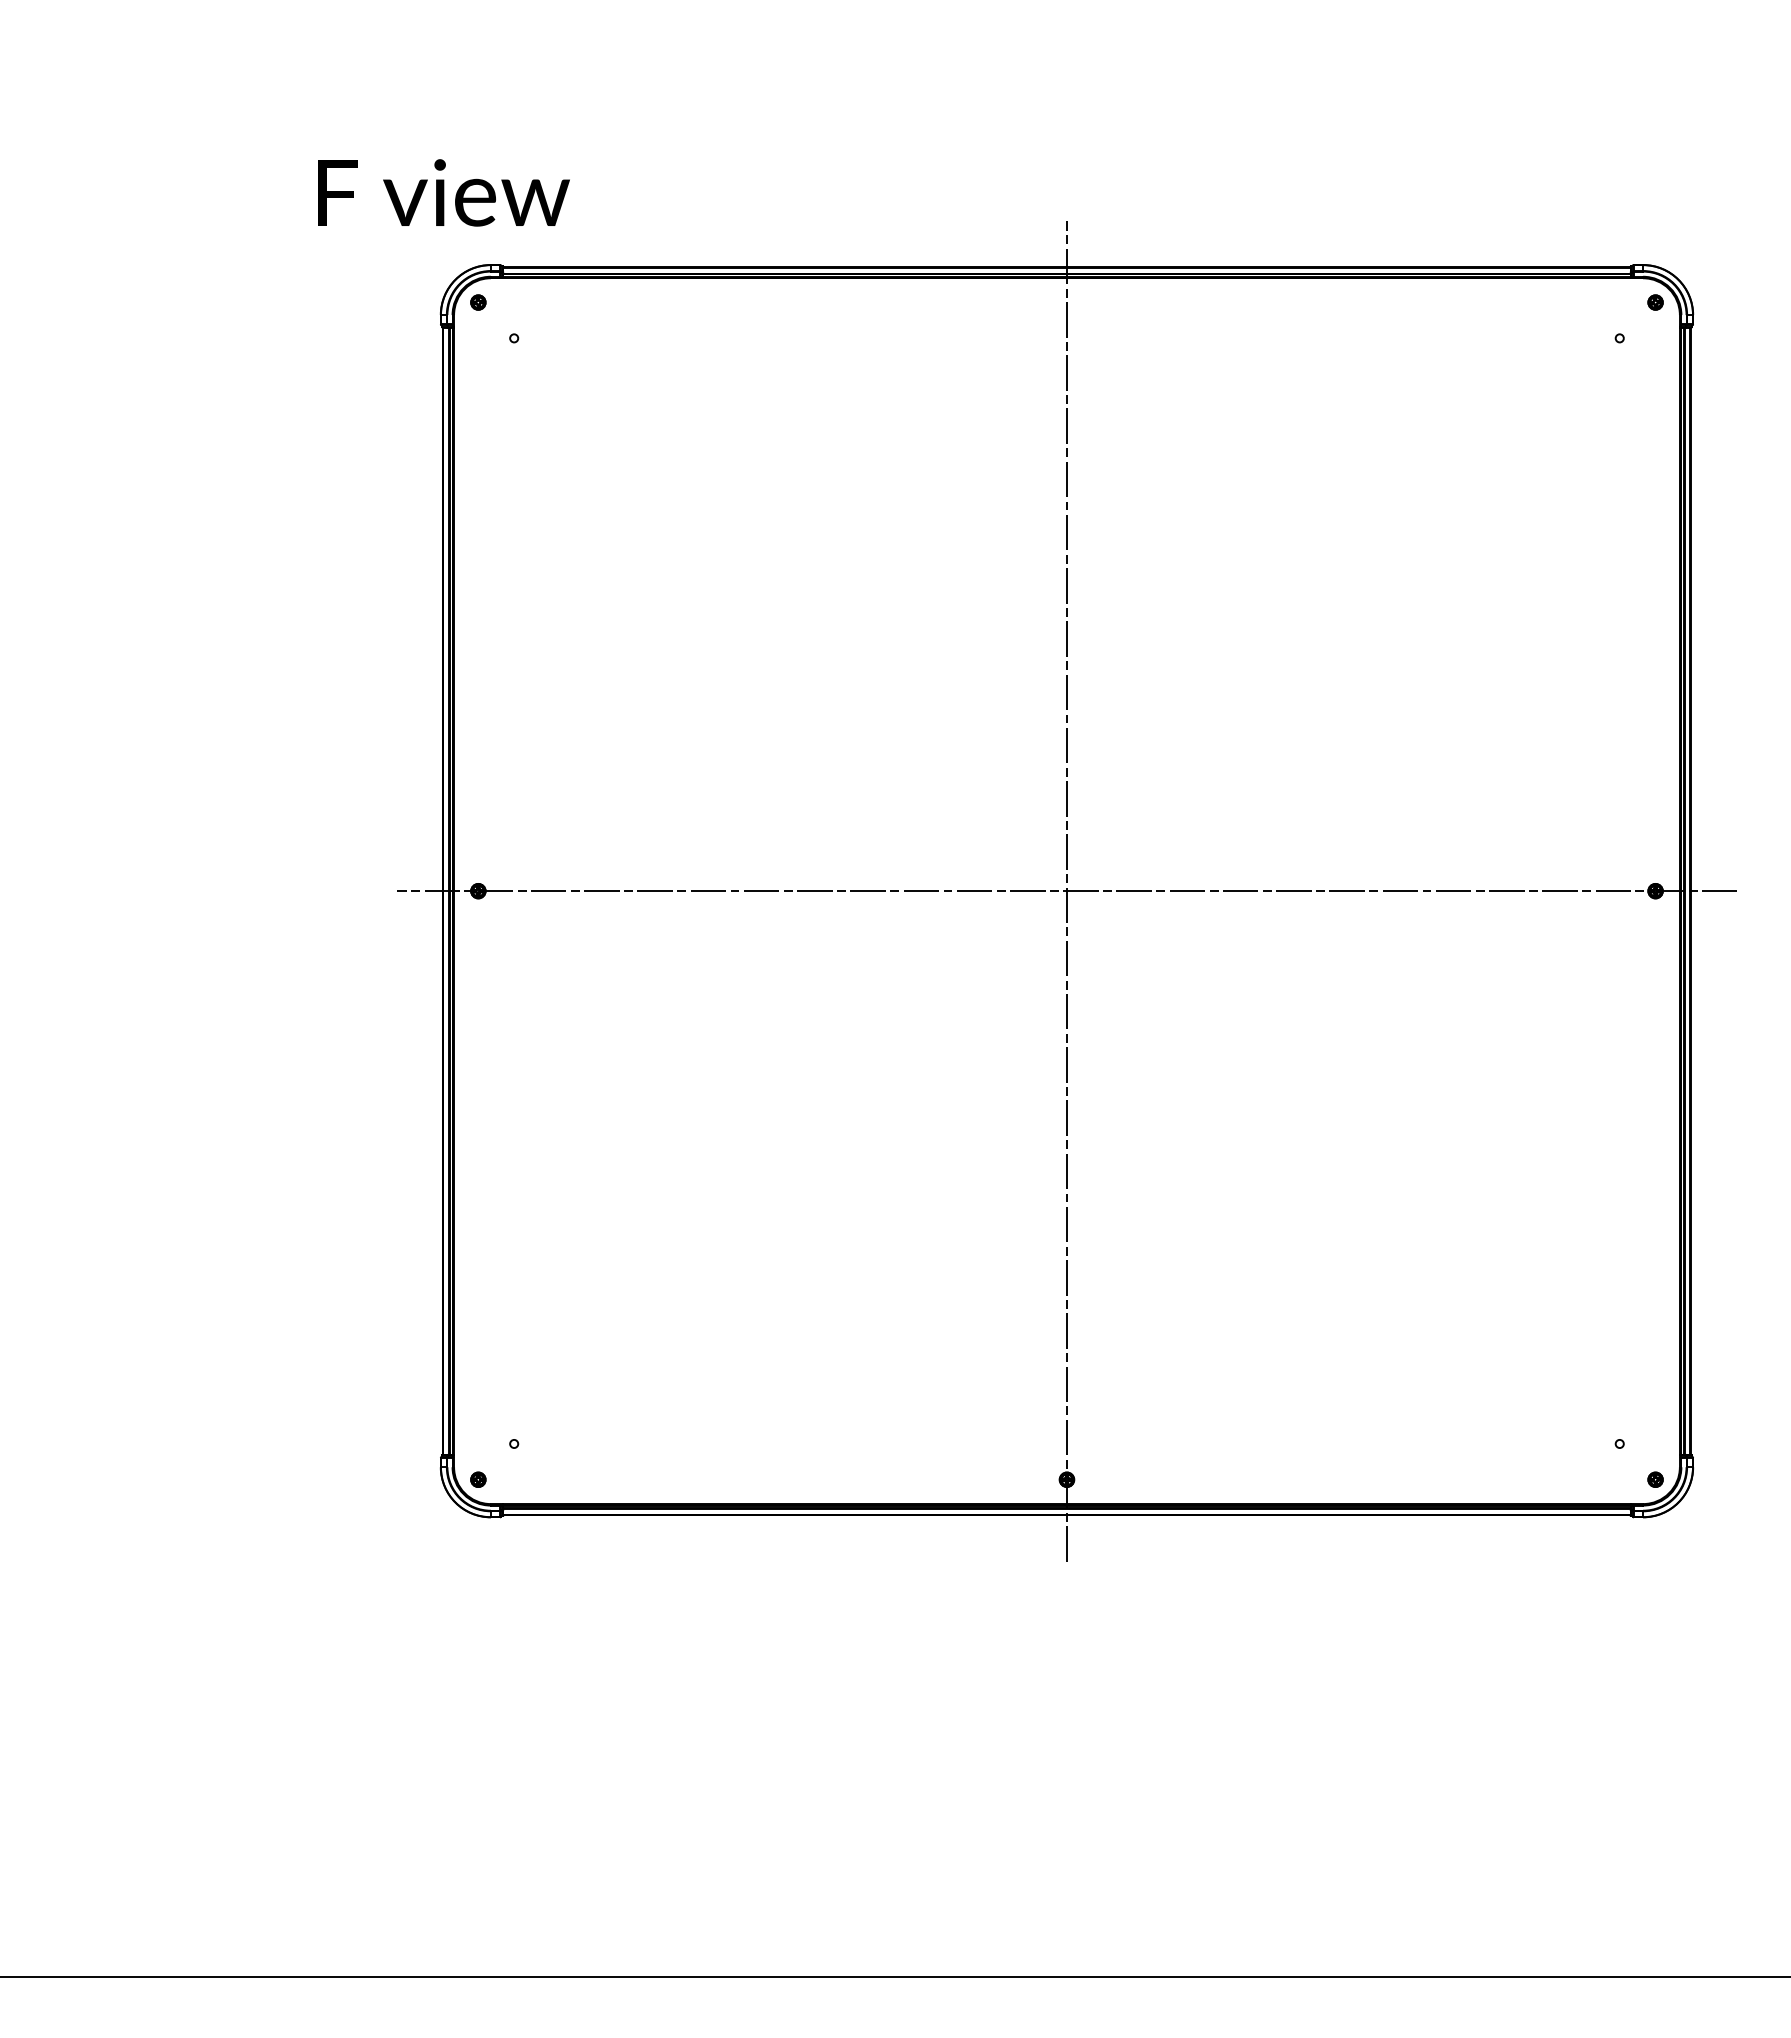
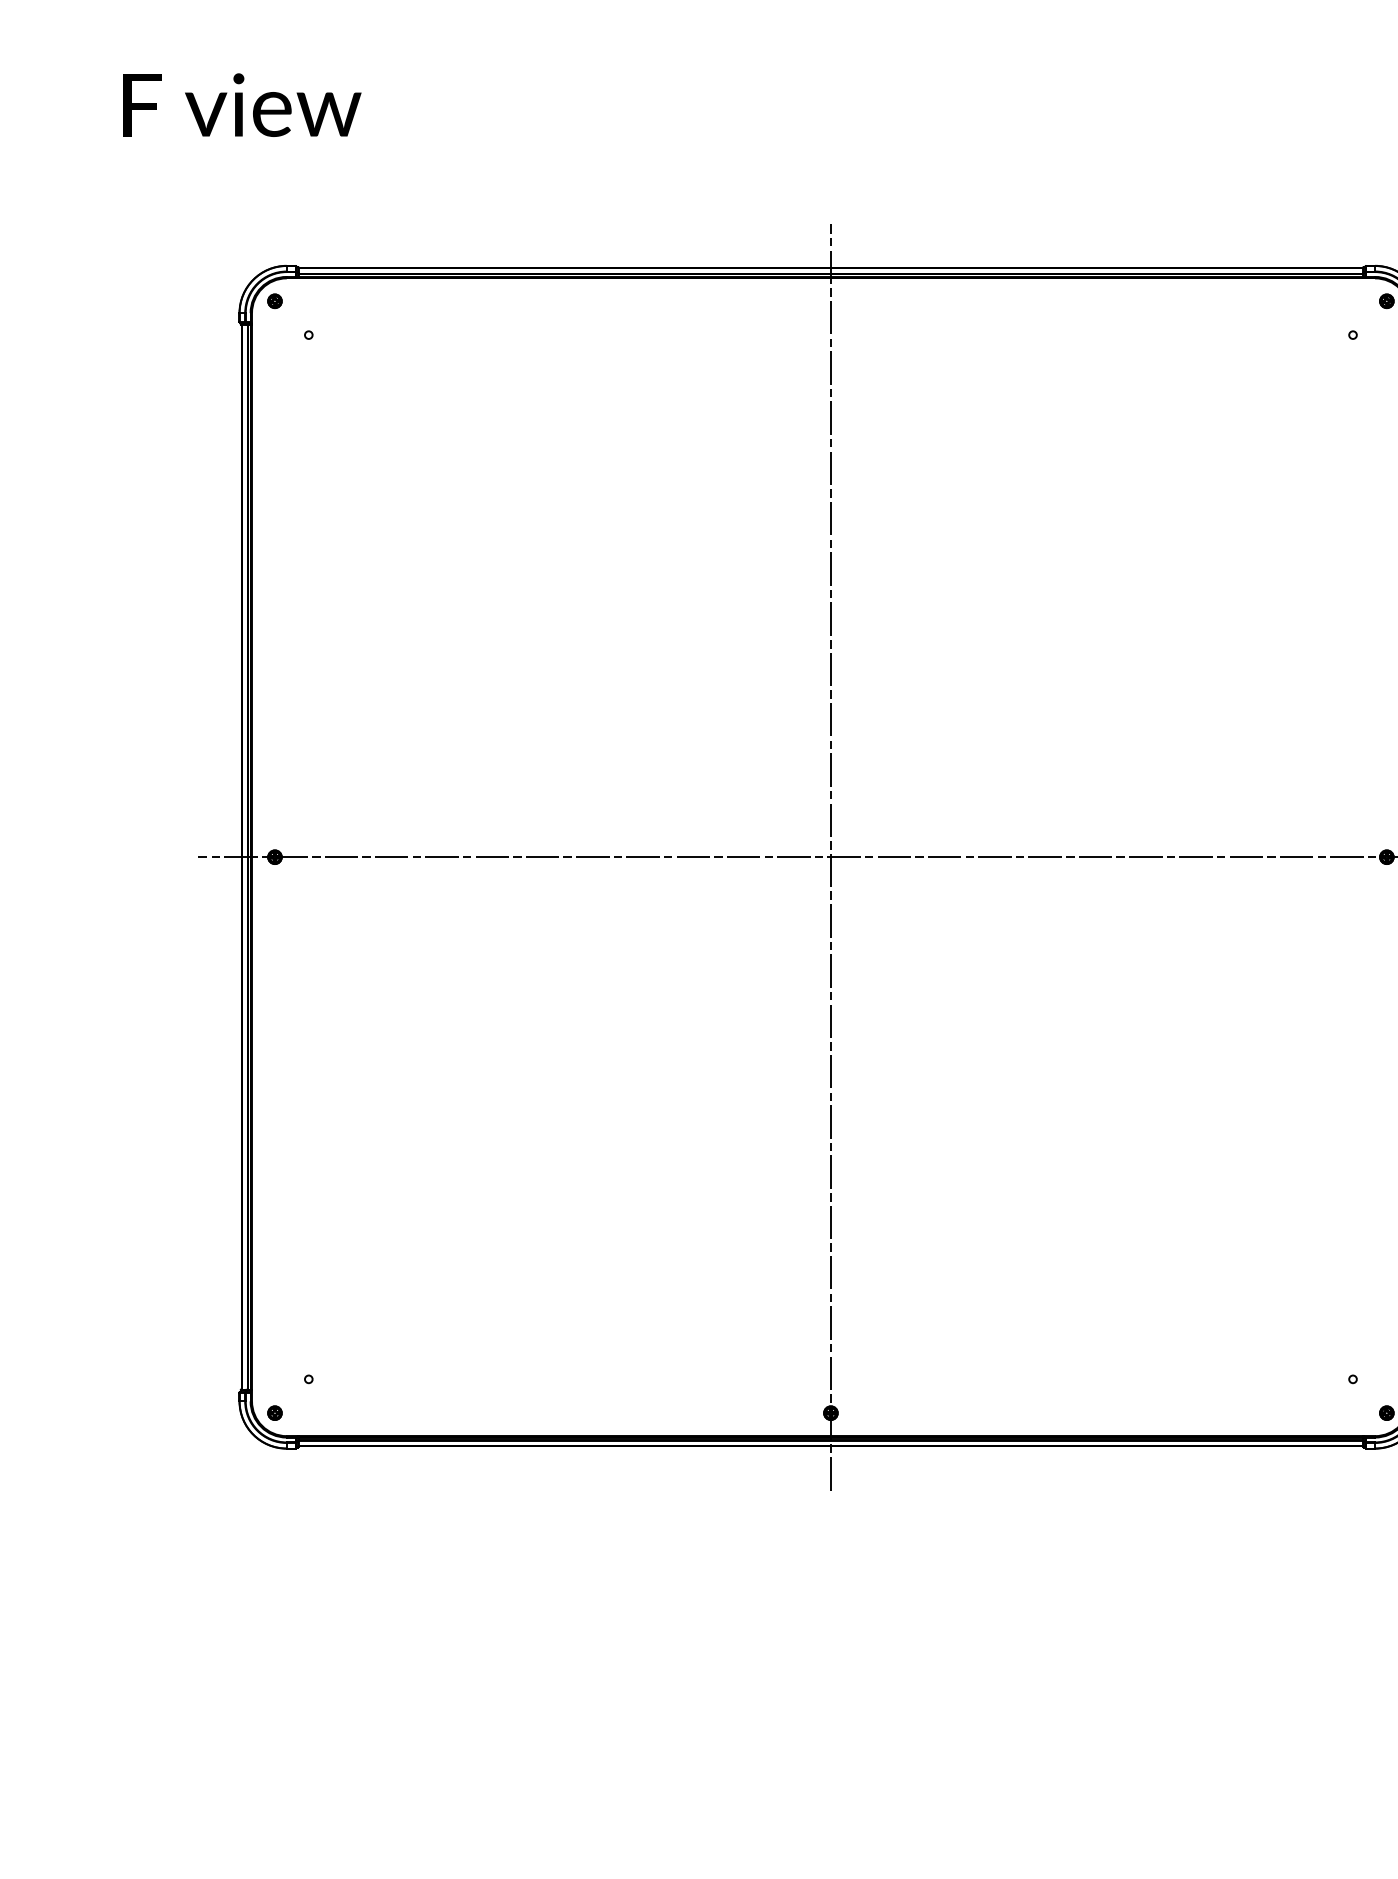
text: (443, 192) -> (242, 104), moved

